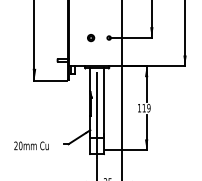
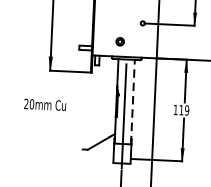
part: (91, 38) -> (120, 42), moved
line: (103, 103) -> (132, 102), solid -> dashed
text: (31, 145) -> (45, 104), moved

